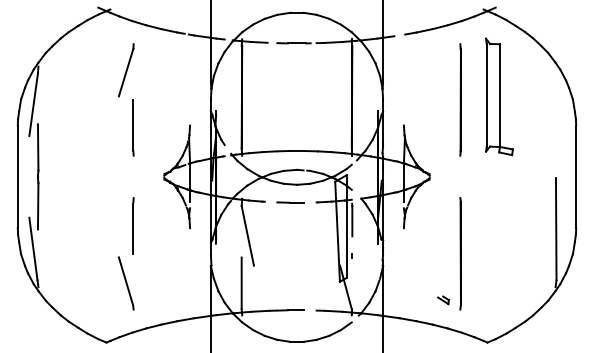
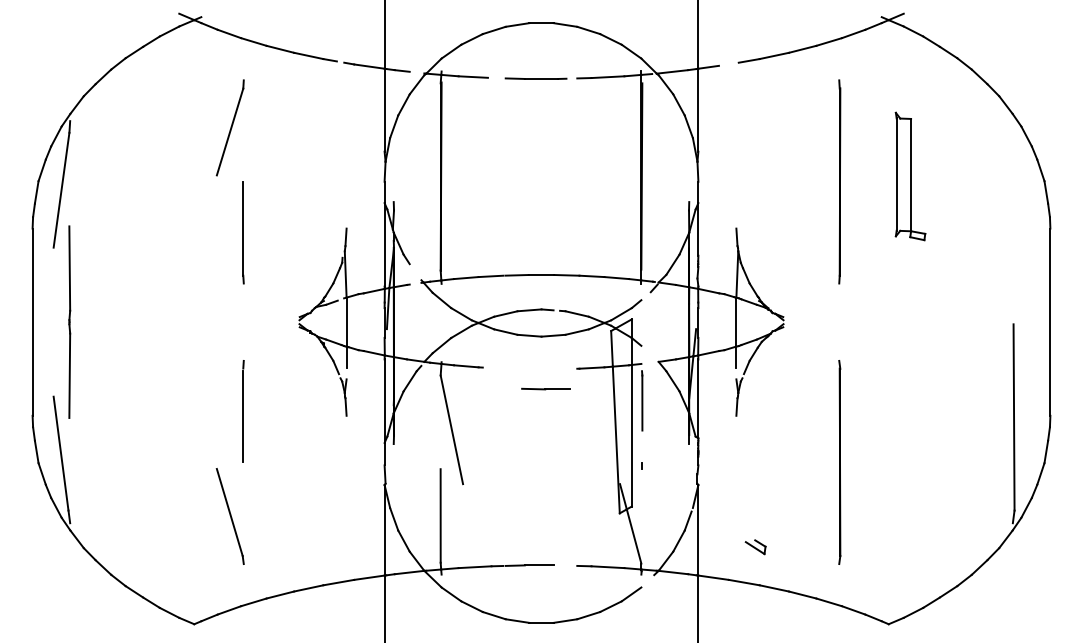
part: (499, 96) -> (910, 175), size x0.6
line: (290, 202) -> (546, 388), moved
part: (443, 300) -> (755, 547), moved

